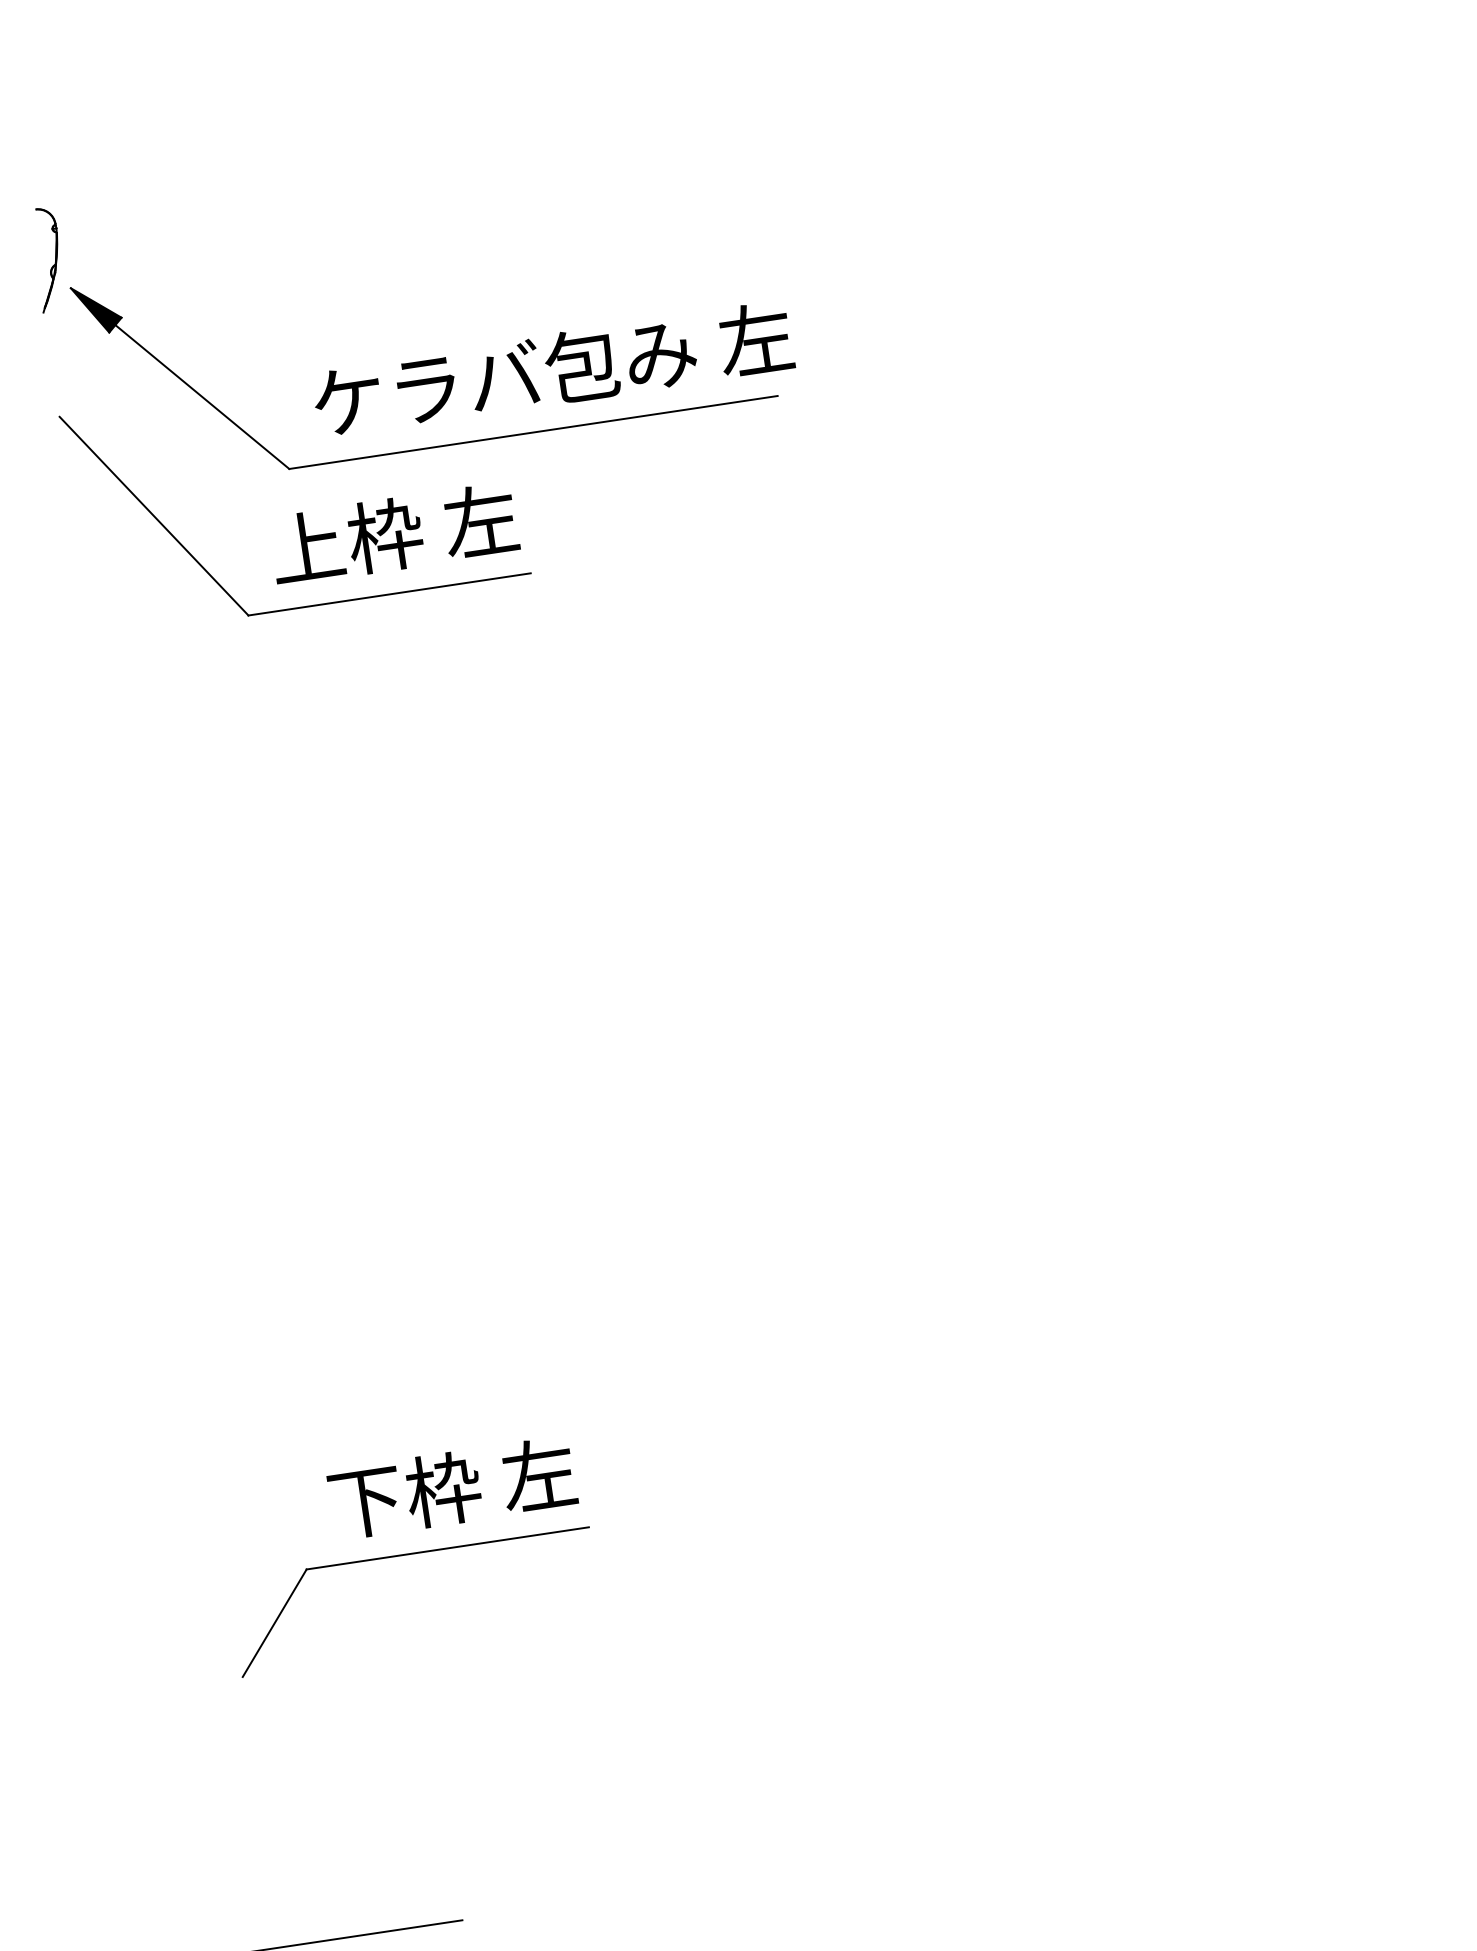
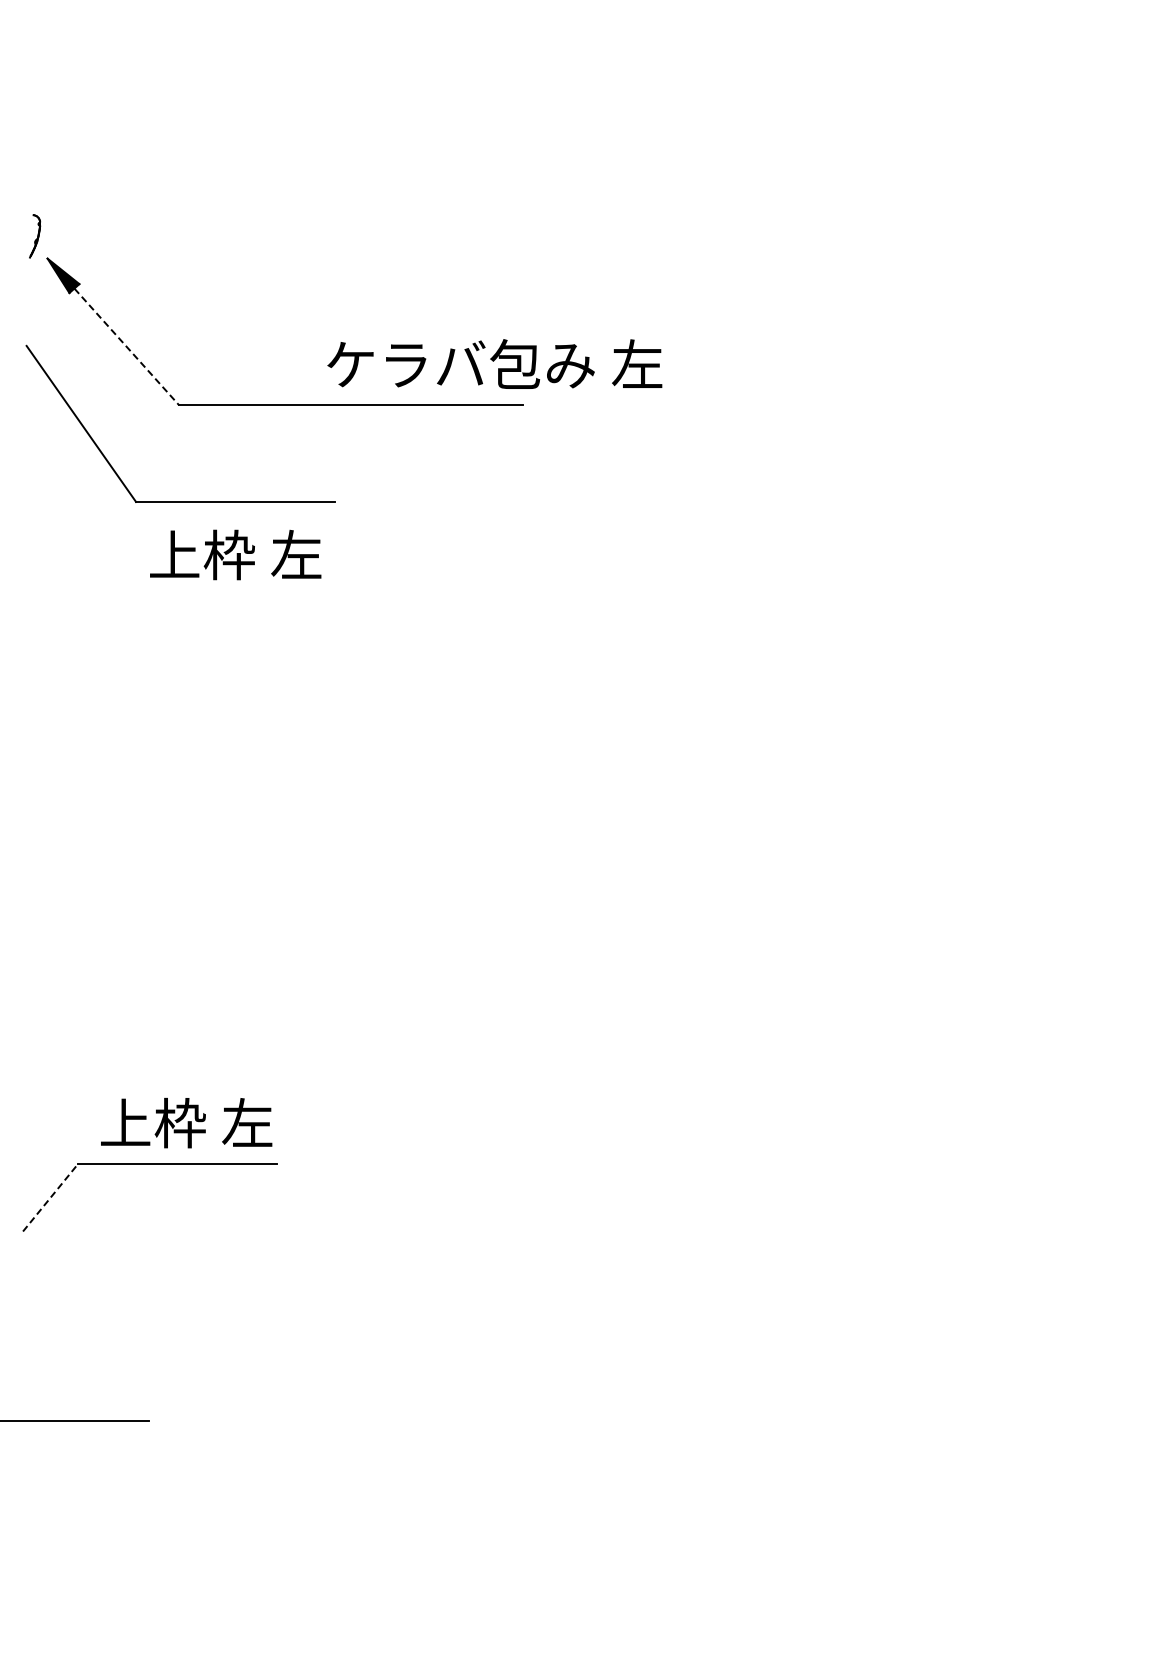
part: (47, 259) -> (34, 236), size x0.6
text: (552, 368) -> (494, 363), moved
line: (203, 397) -> (127, 347), solid -> dashed
text: (393, 533) -> (235, 554), moved
text: (365, 1501) -> (125, 1123), 下枠 左 -> 上枠 左
line: (274, 1622) -> (50, 1197), solid -> dashed

